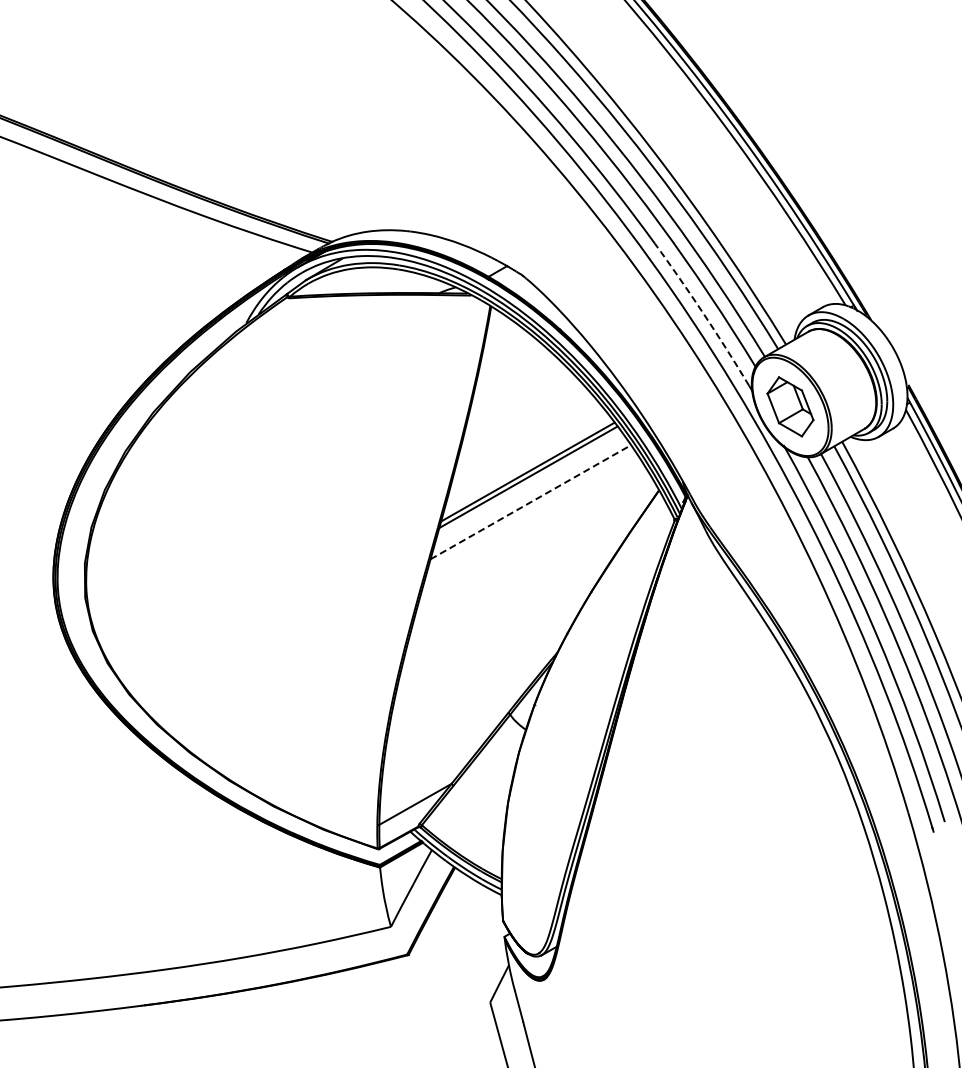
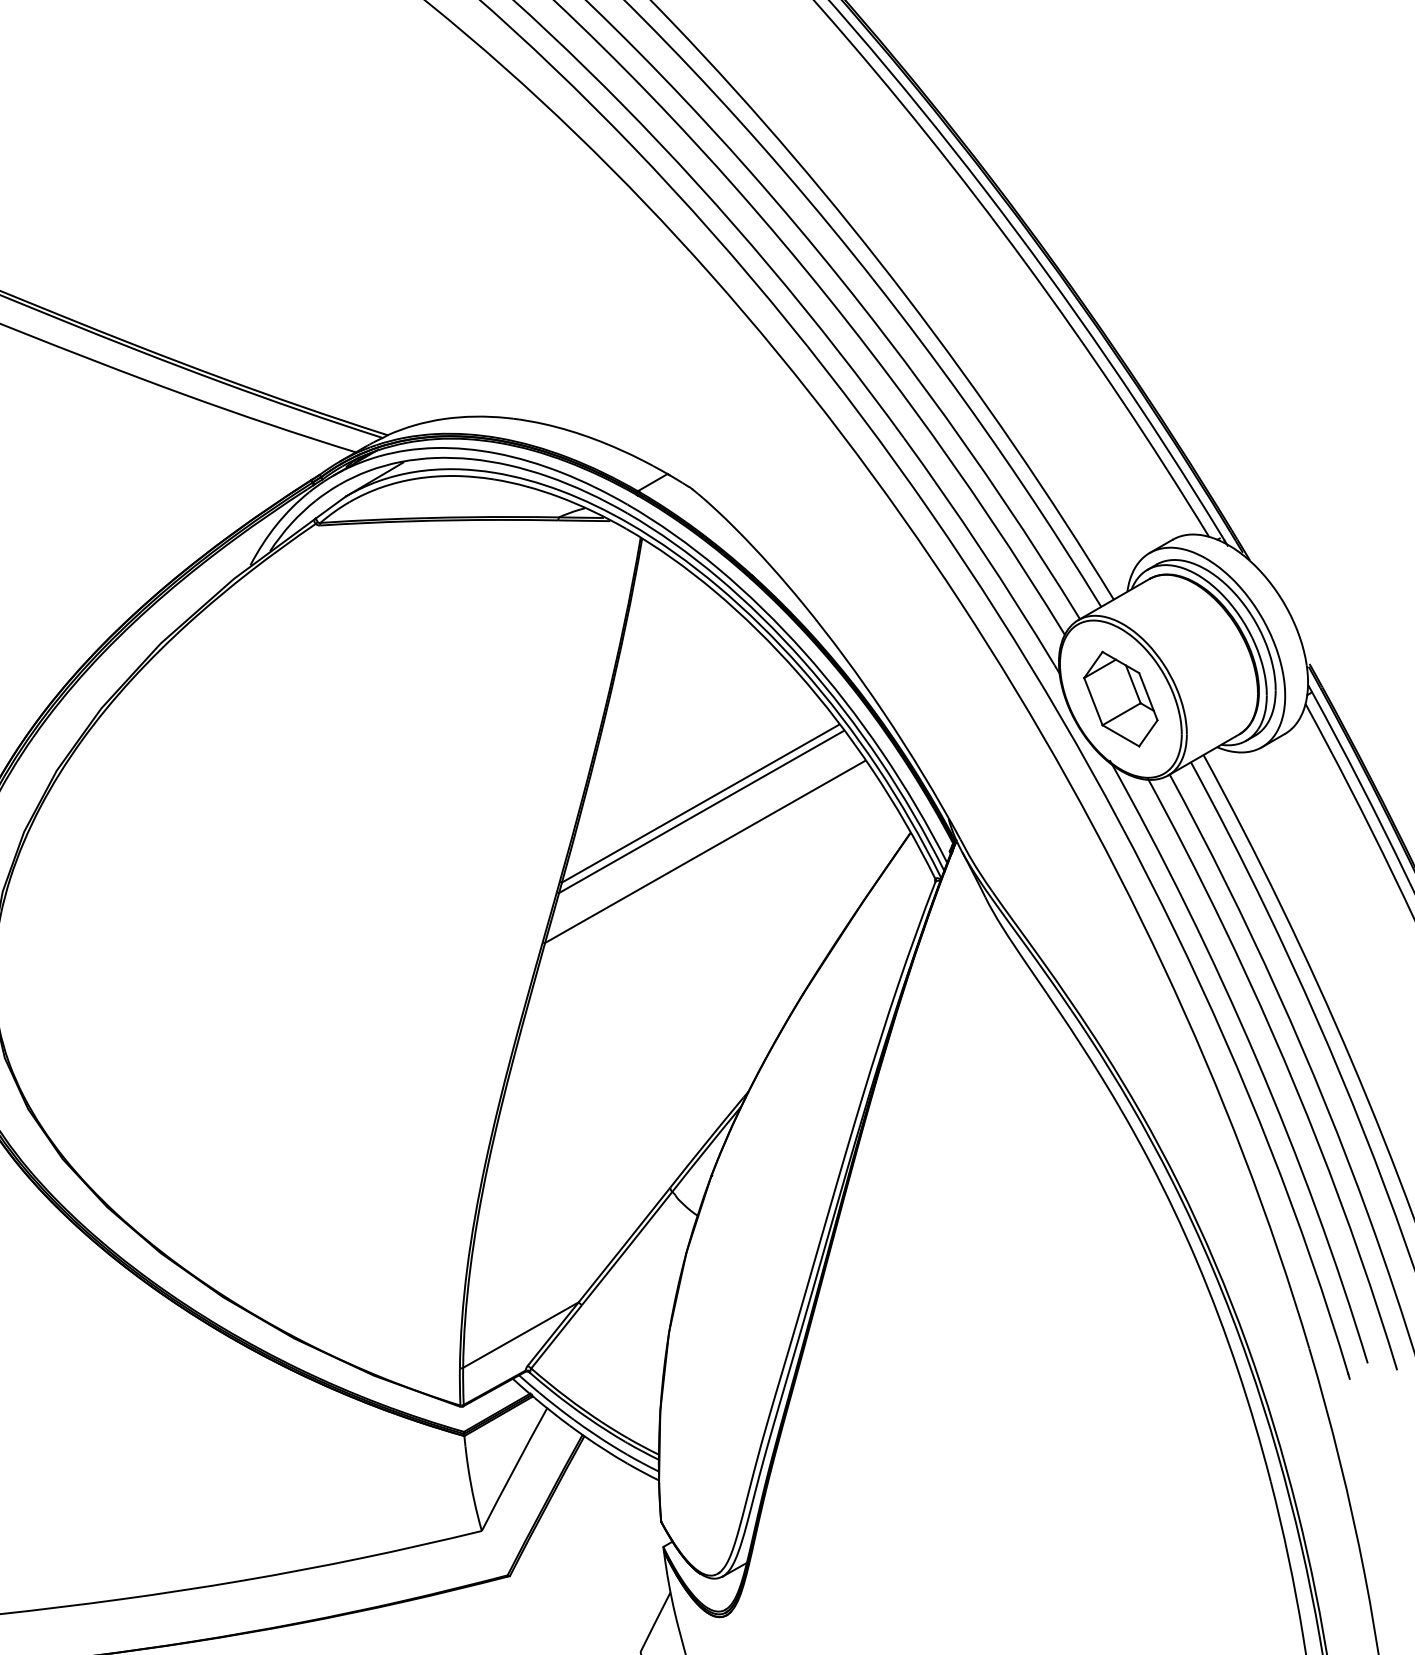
arc: (703, 313) -> (981, 549), dashed -> solid
line: (531, 502) -> (706, 852), dashed -> solid

